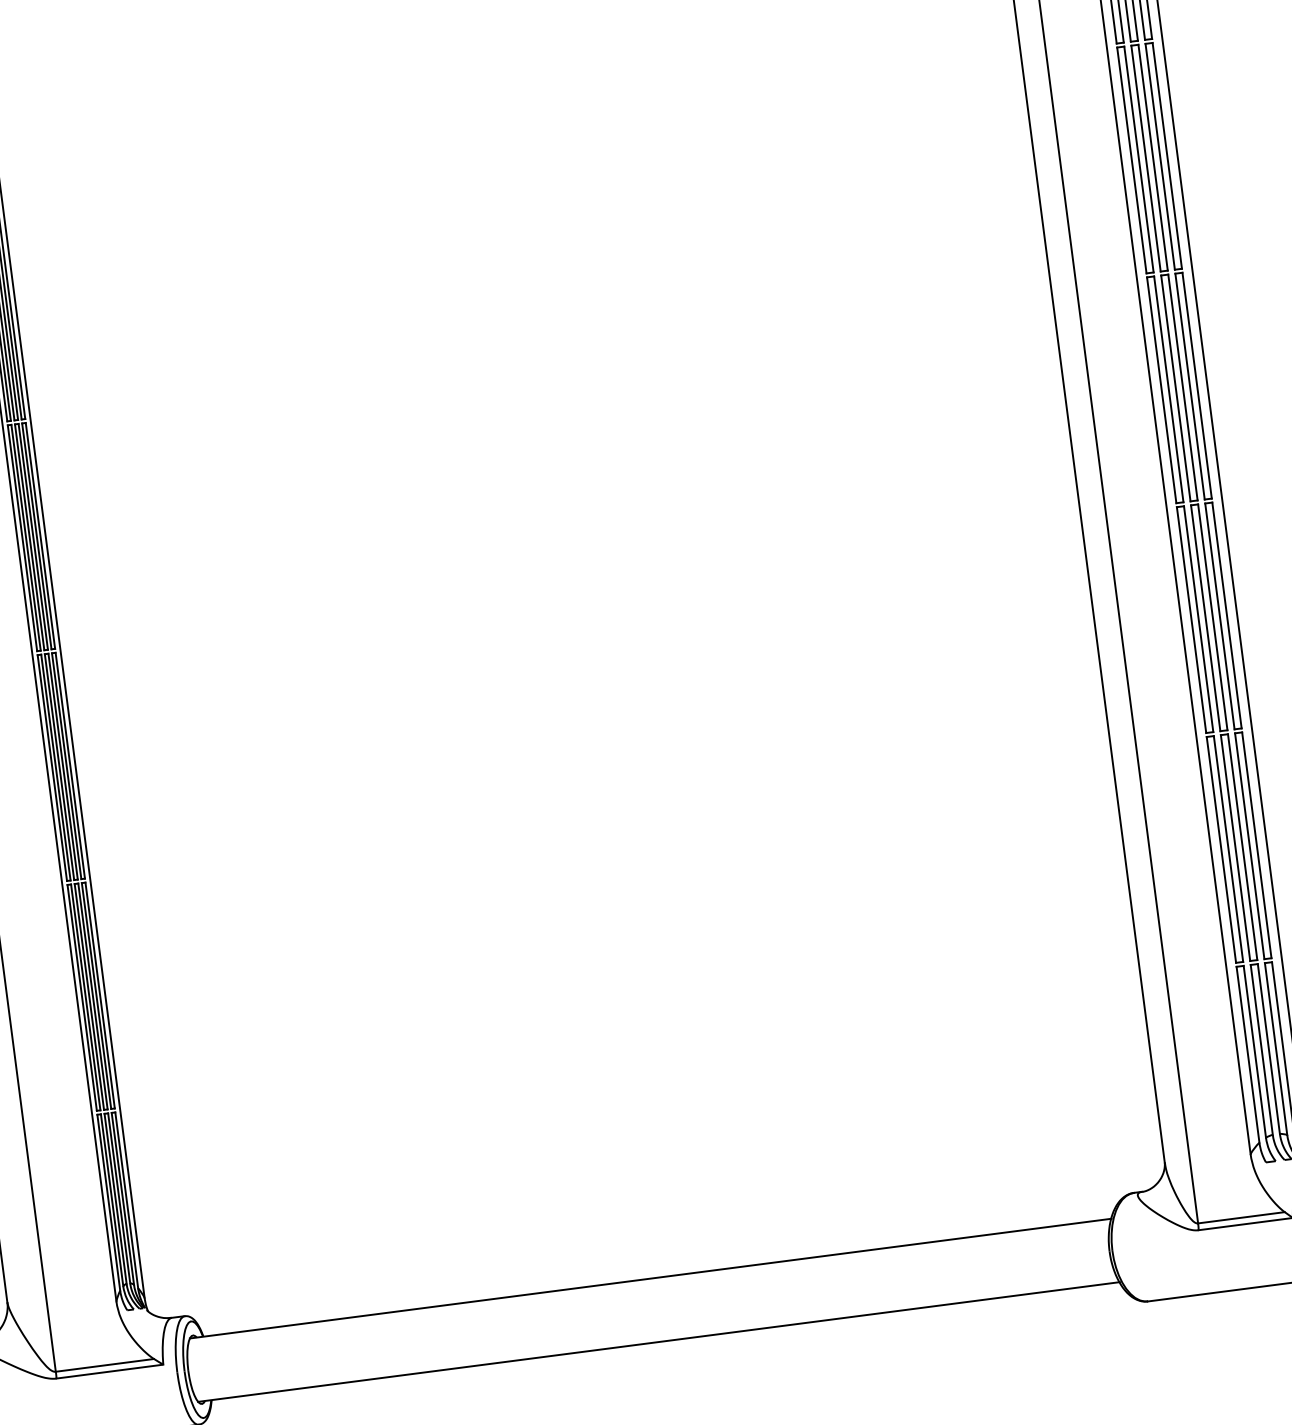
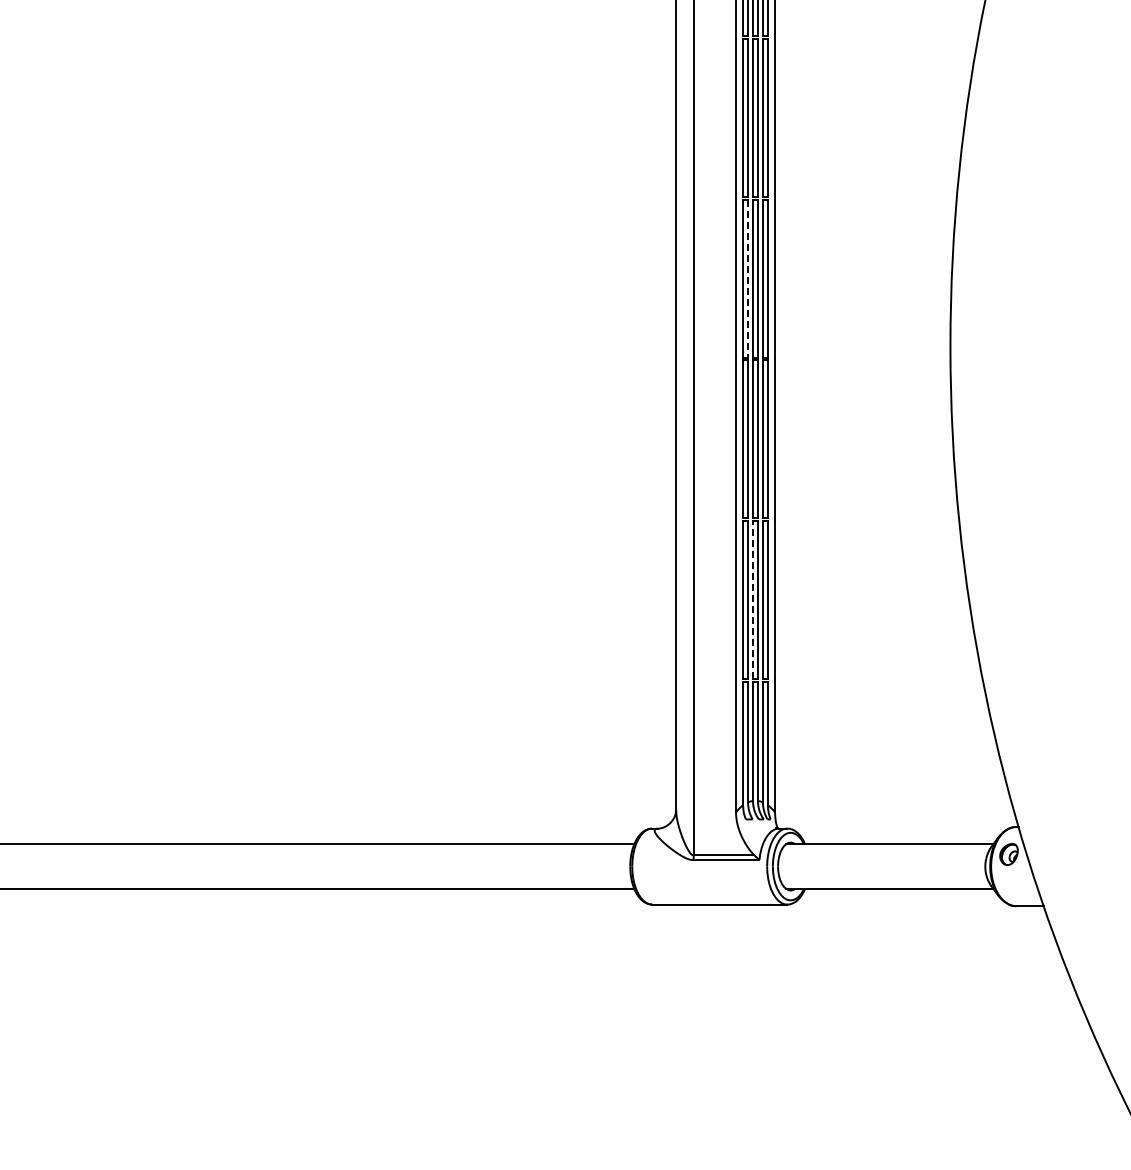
line: (1169, 390) -> (748, 279), solid -> dashed
line: (1236, 846) -> (753, 599), solid -> dashed

